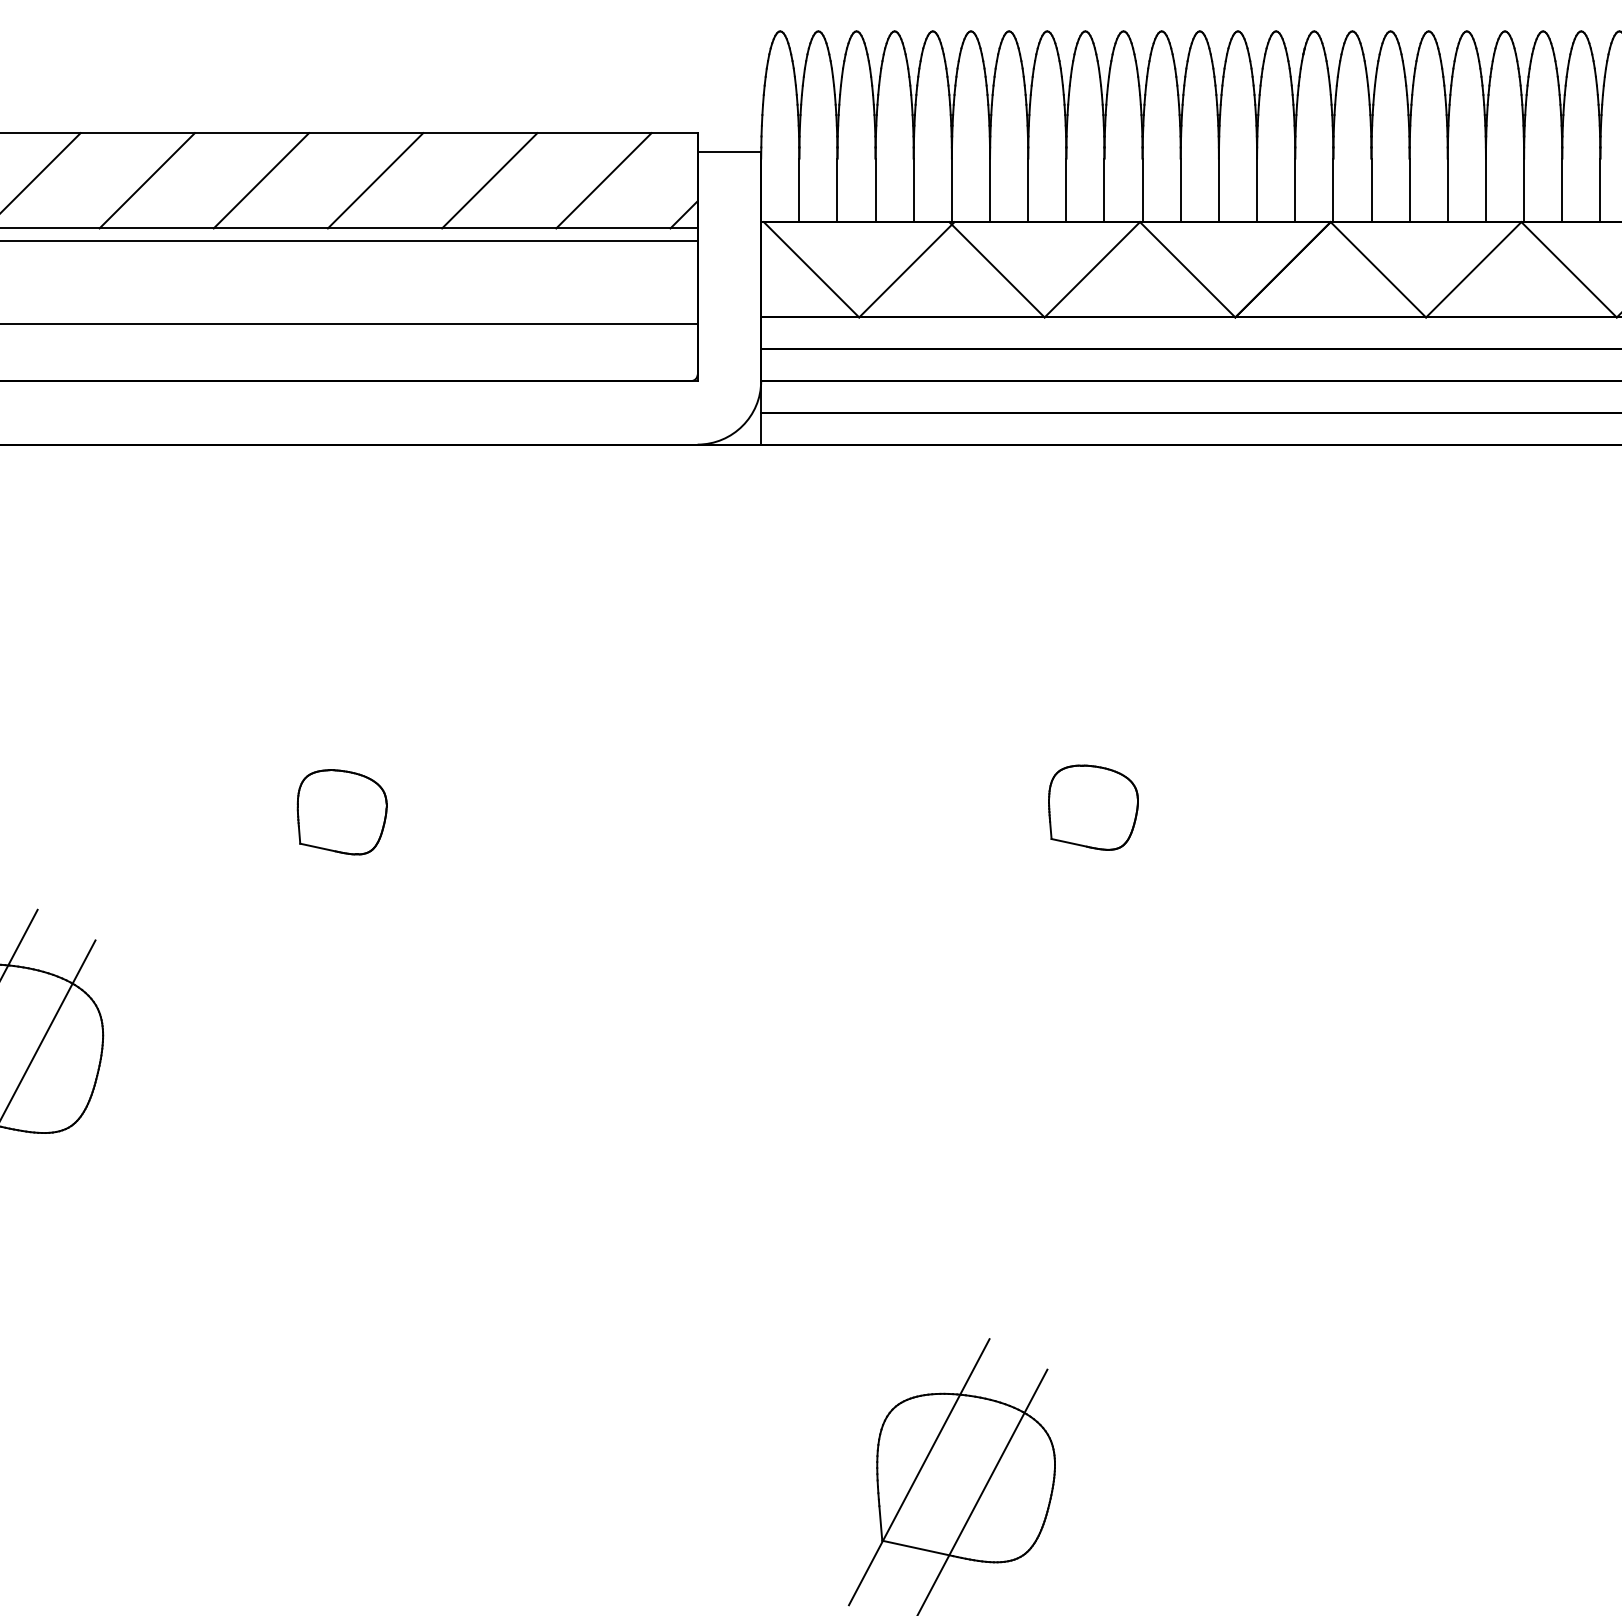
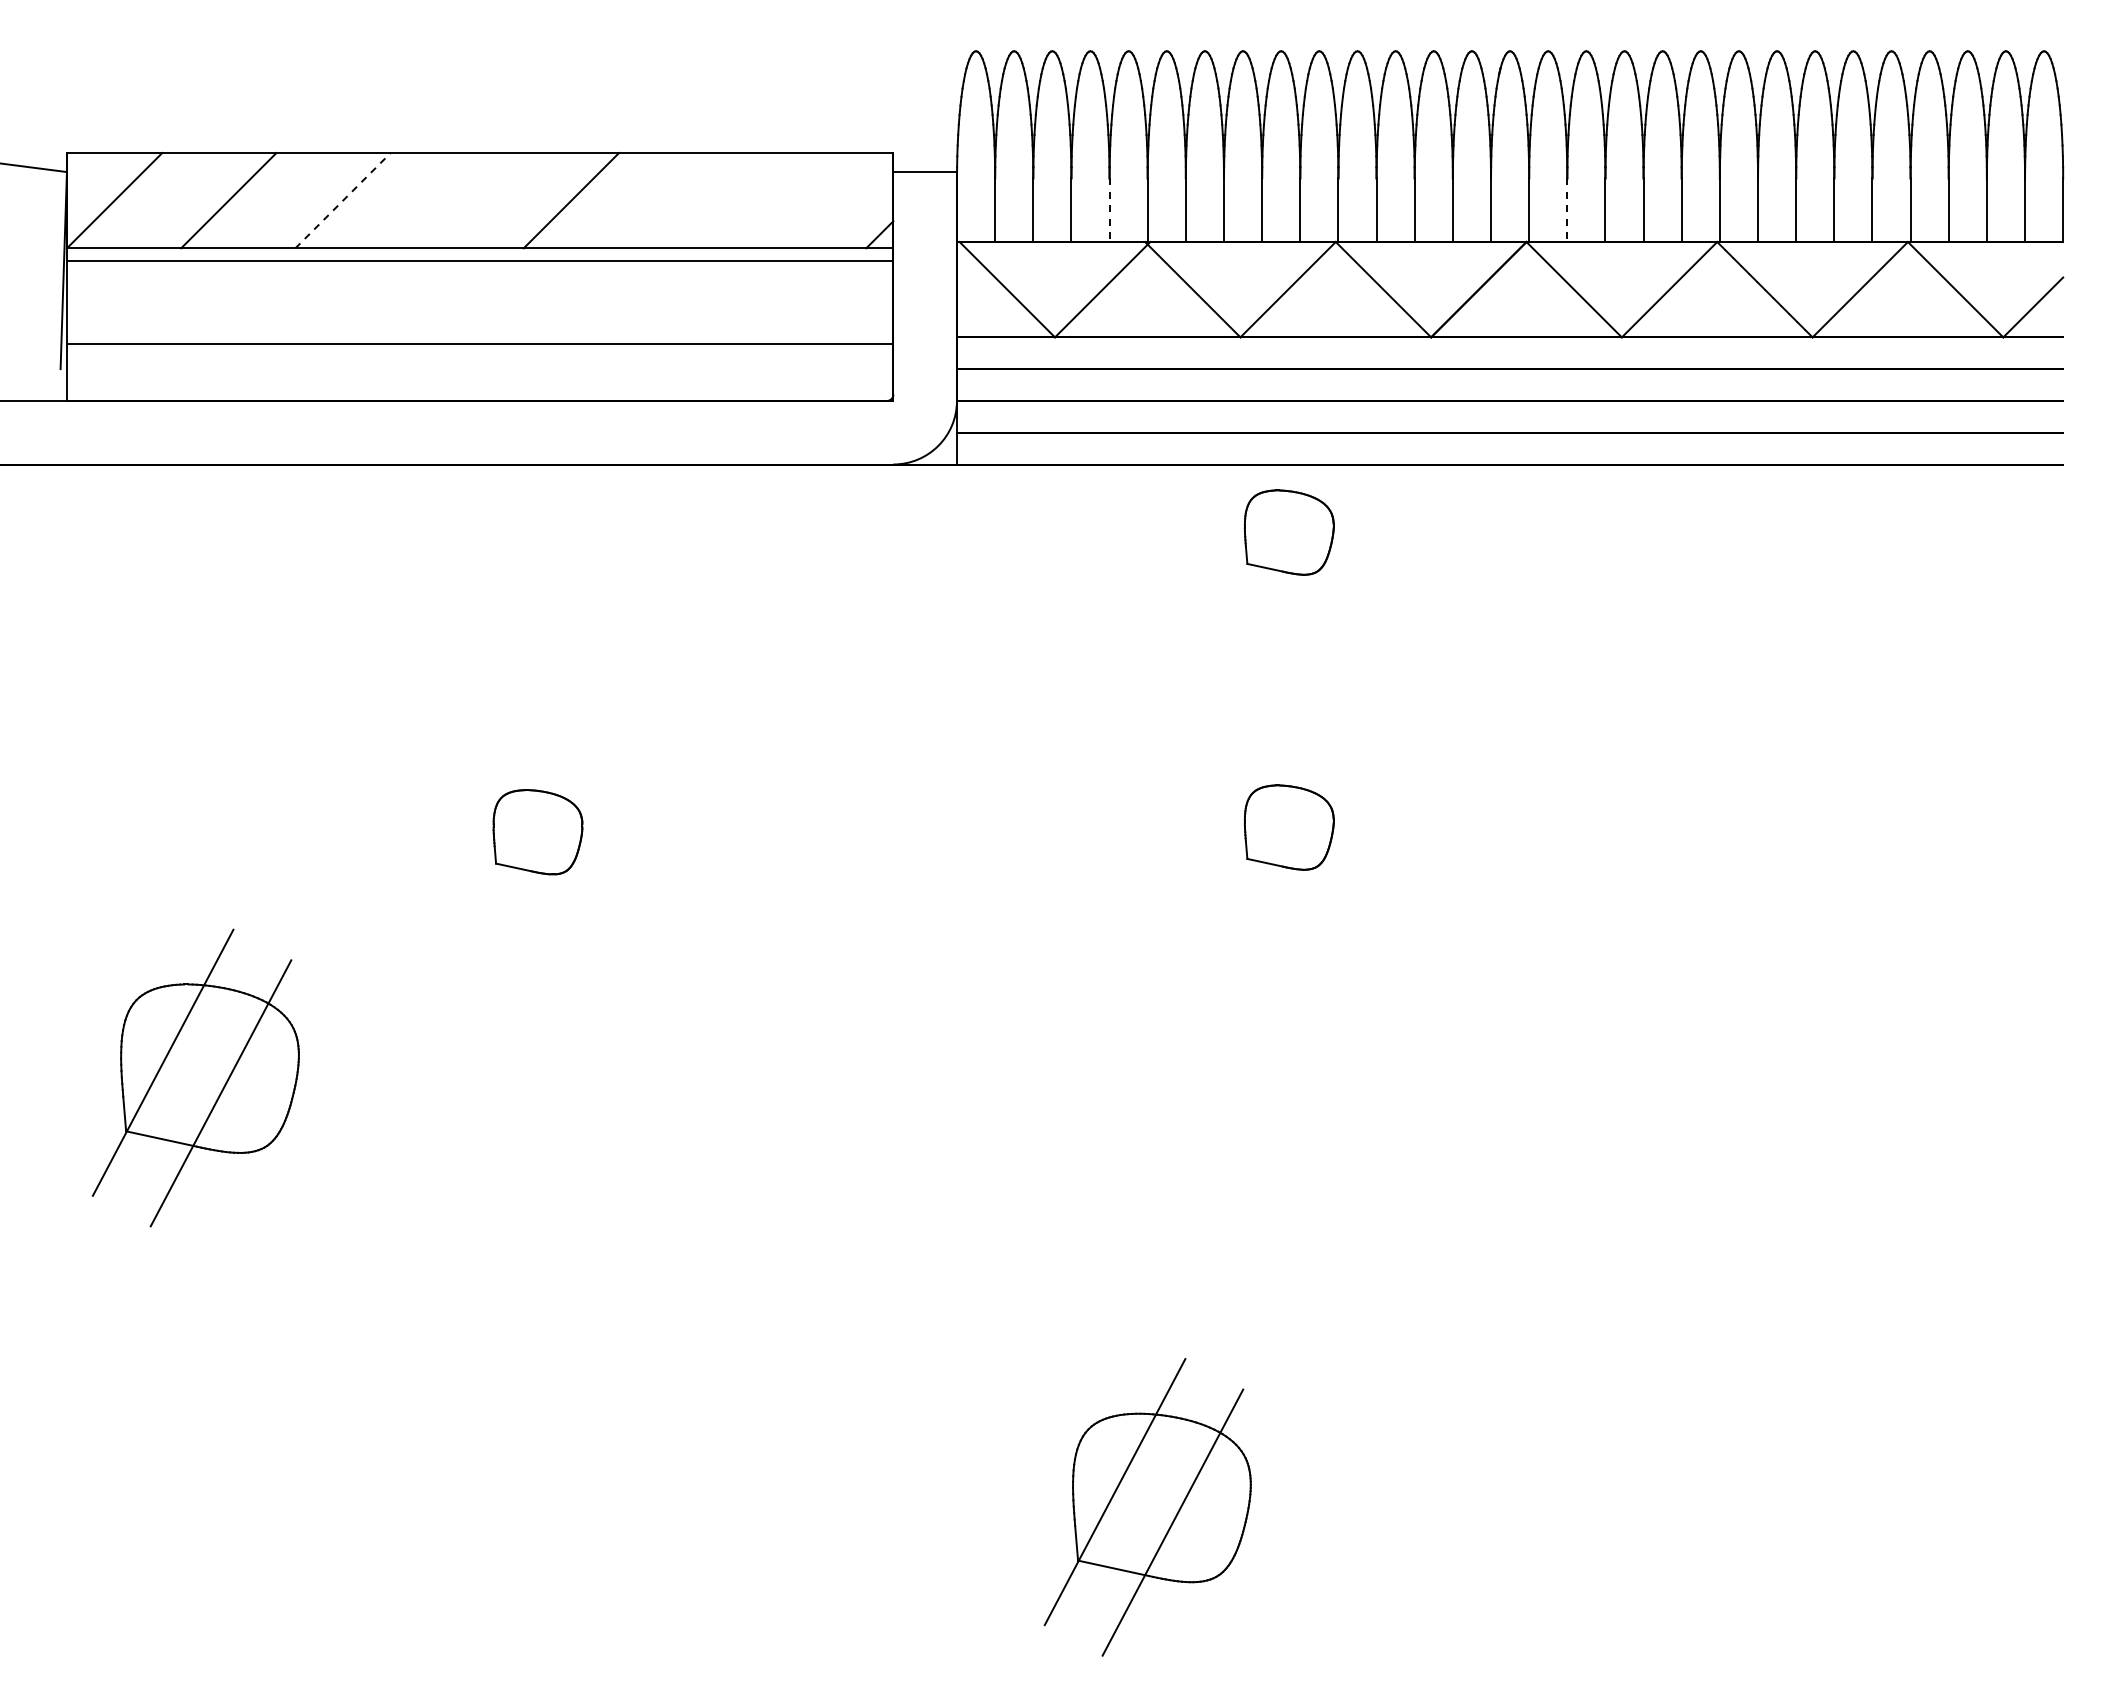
line: (147, 180) -> (343, 200), solid -> dashed
line: (260, 180) -> (456, 200), removed
line: (489, 180) -> (685, 200), removed
line: (603, 180) -> (799, 200), removed
line: (913, 190) -> (1109, 210), solid -> dashed
line: (1371, 190) -> (1567, 210), solid -> dashed
part: (1093, 512) -> (1289, 532), added

